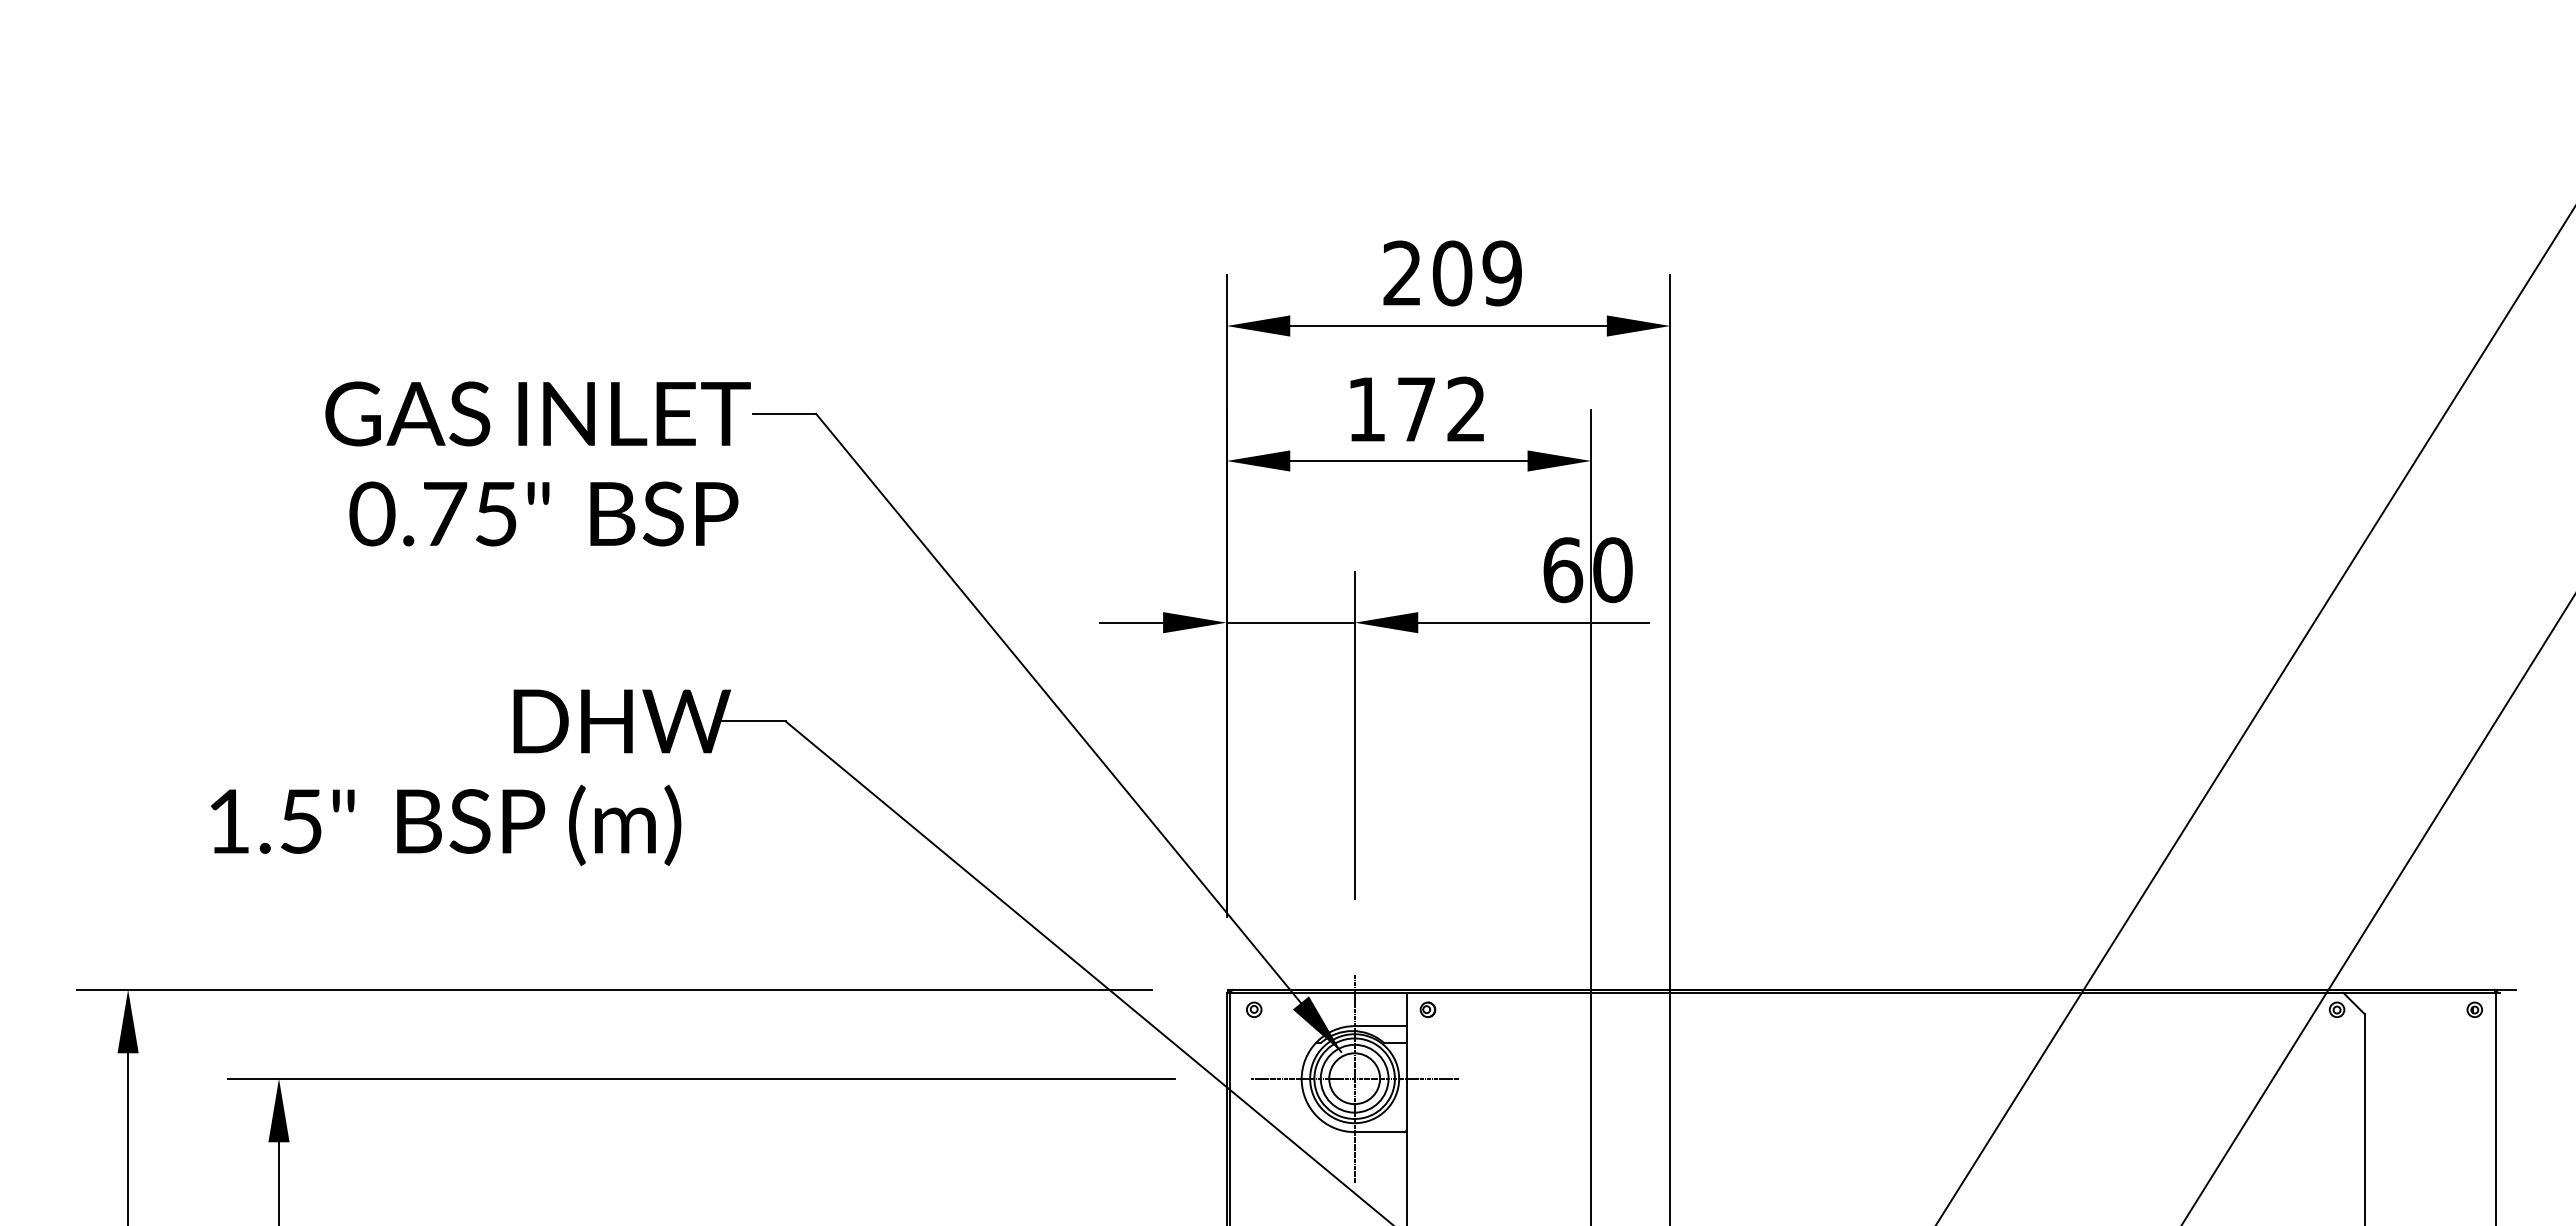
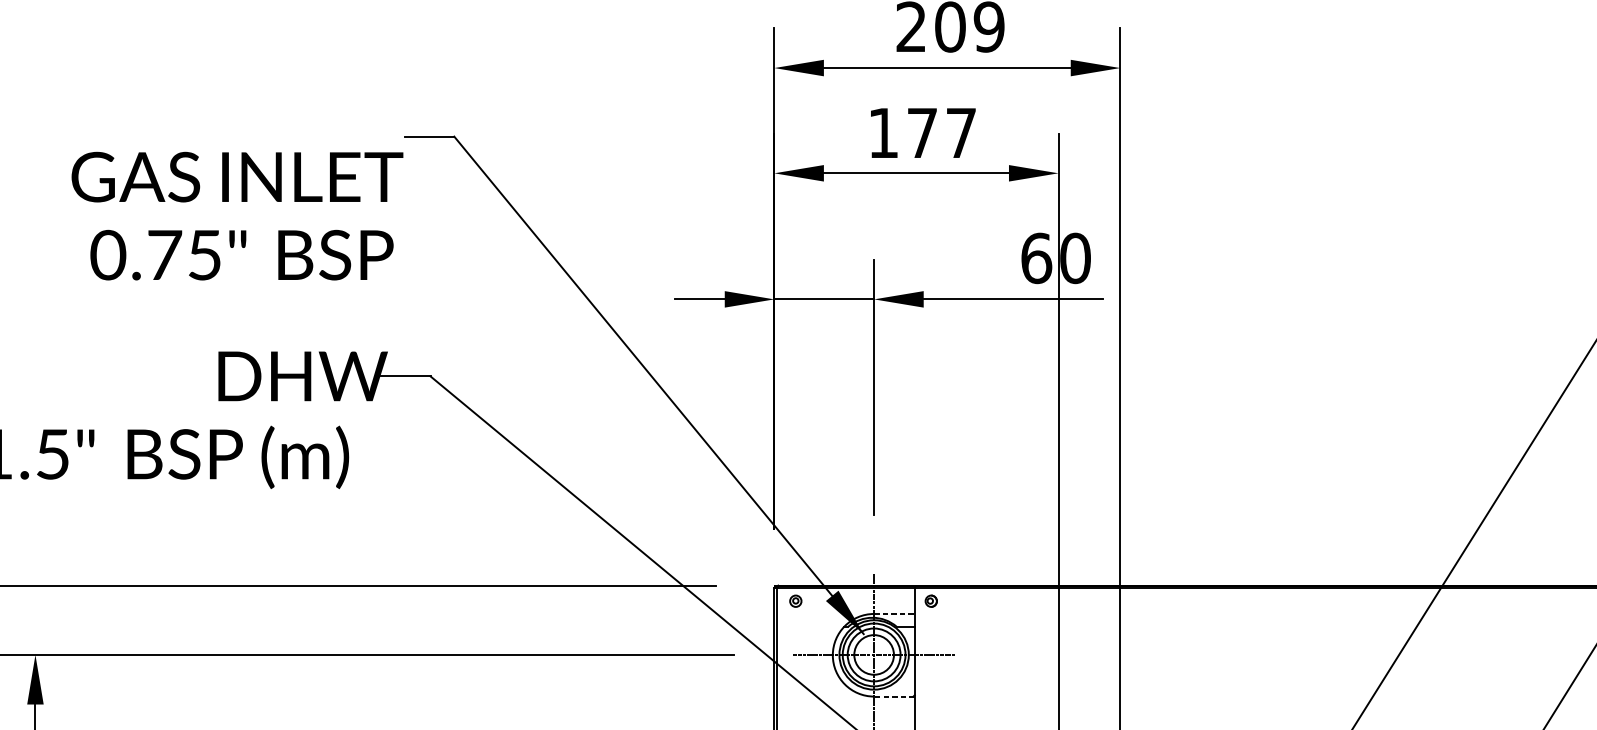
text: (1465, 408) -> (960, 132), 172 -> 177
text: (537, 463) -> (236, 215), moved
line: (1381, 1026) -> (895, 614), solid -> dashed
line: (1380, 1132) -> (894, 696), solid -> dashed

